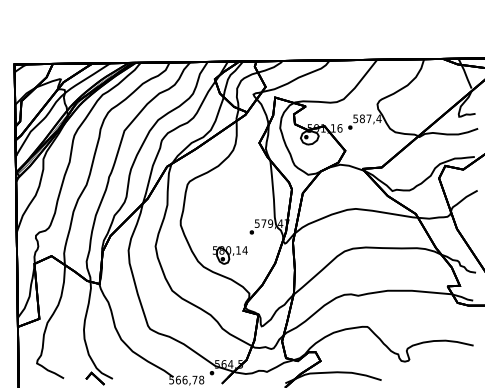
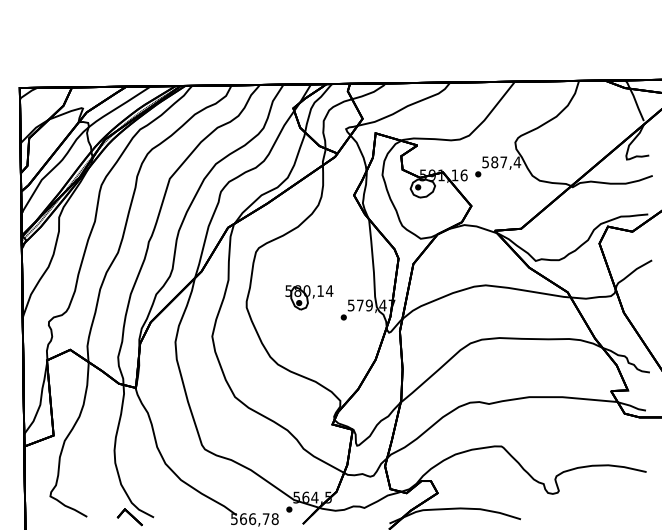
part: (230, 255) -> (309, 297), moved

